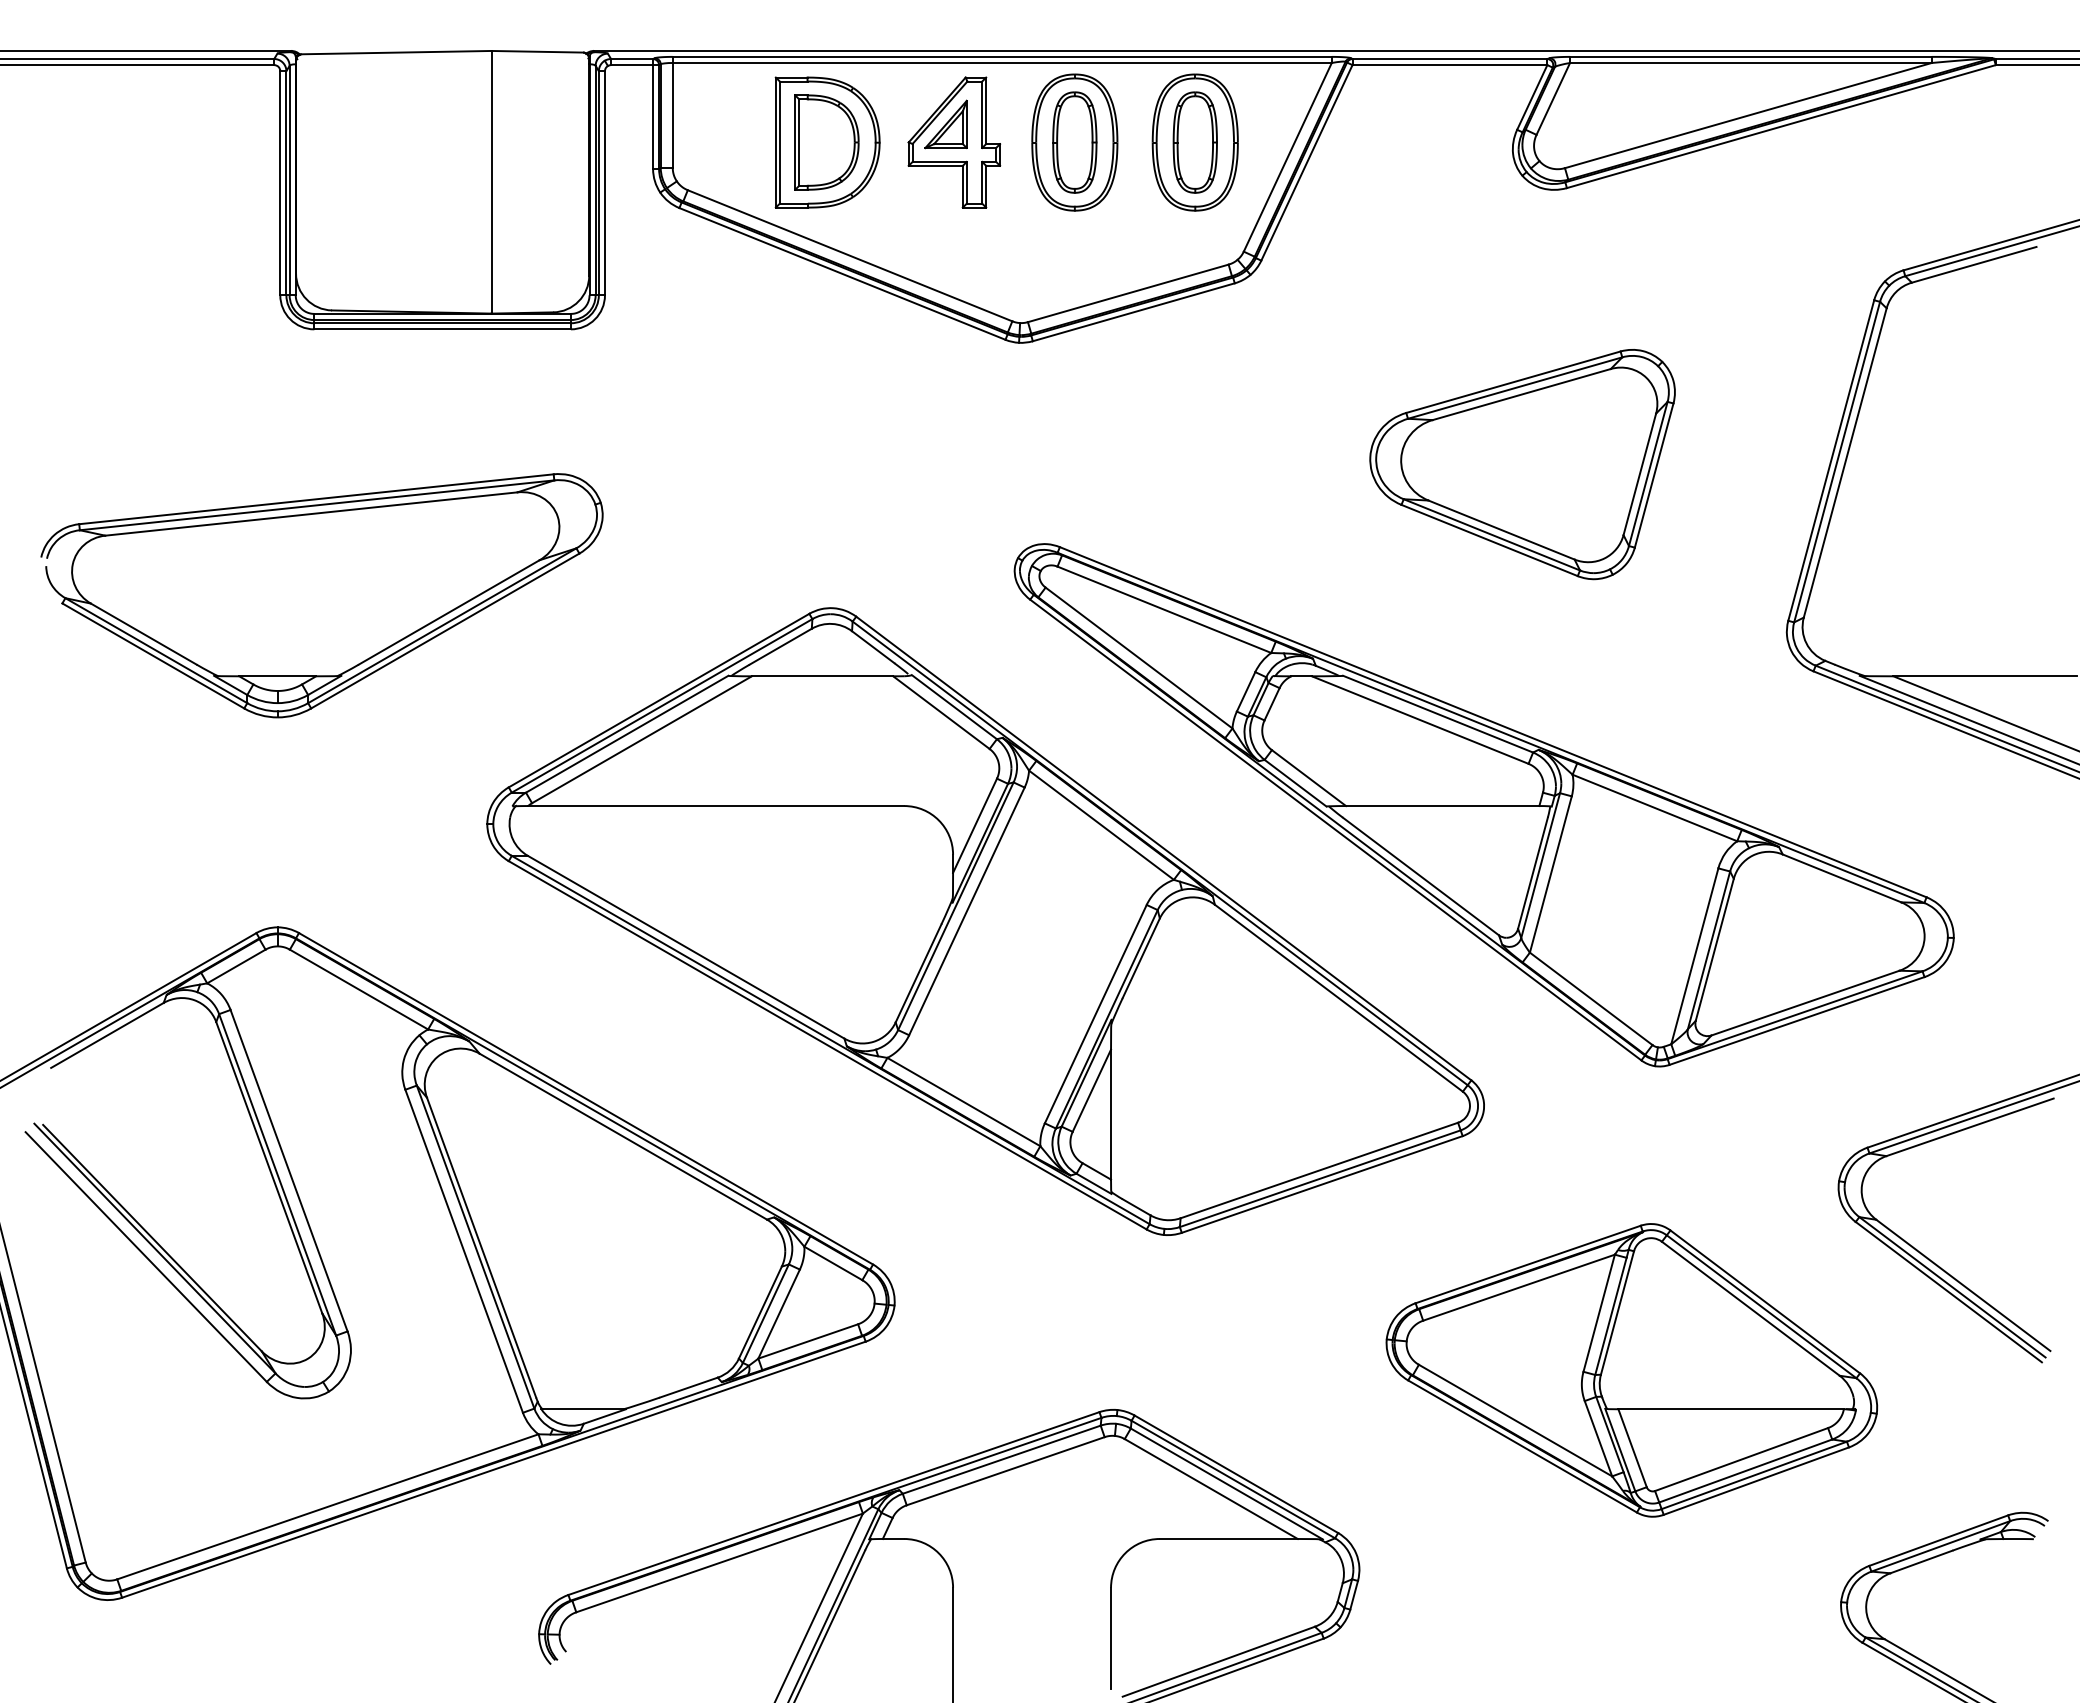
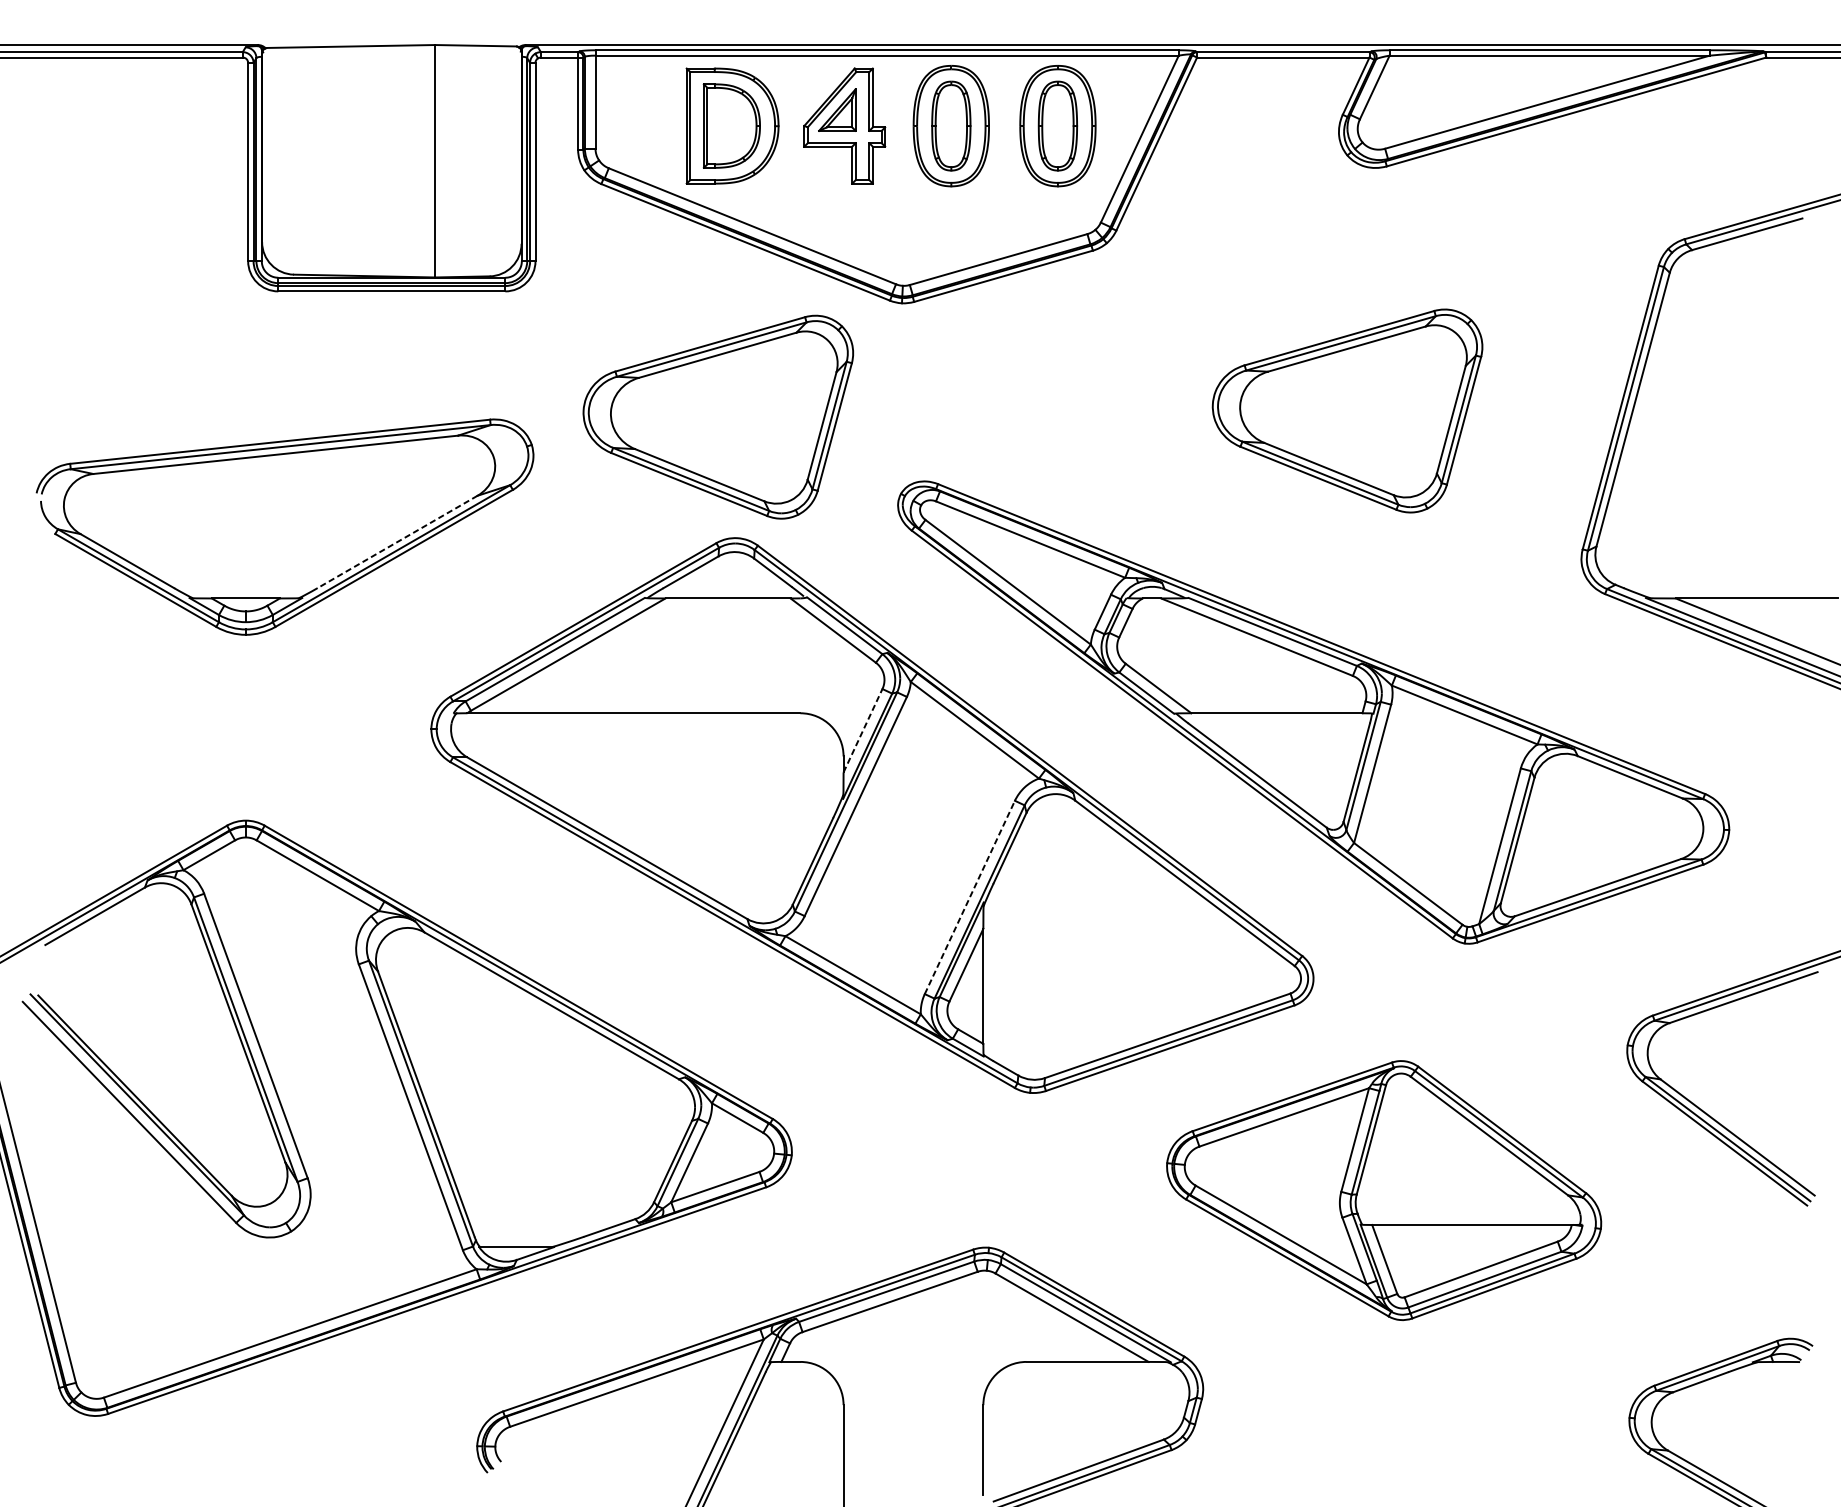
part: (811, 471) -> (718, 417), added
line: (448, 612) -> (397, 541), solid -> dashed
line: (975, 825) -> (863, 730), solid -> dashed
line: (1096, 1013) -> (970, 896), solid -> dashed
part: (1631, 1370) -> (1383, 1190), moved

